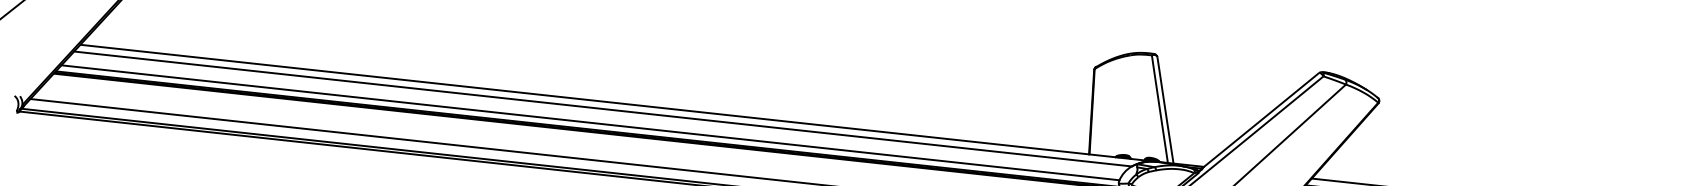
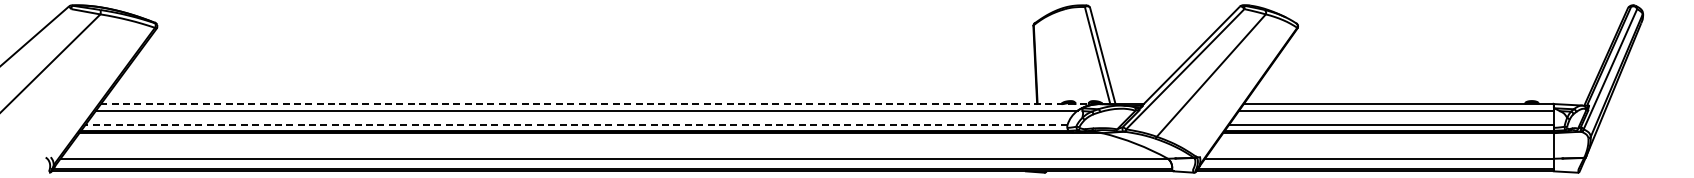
line: (617, 103) -> (599, 104), solid -> dashed
line: (590, 122) -> (576, 124), solid -> dashed

